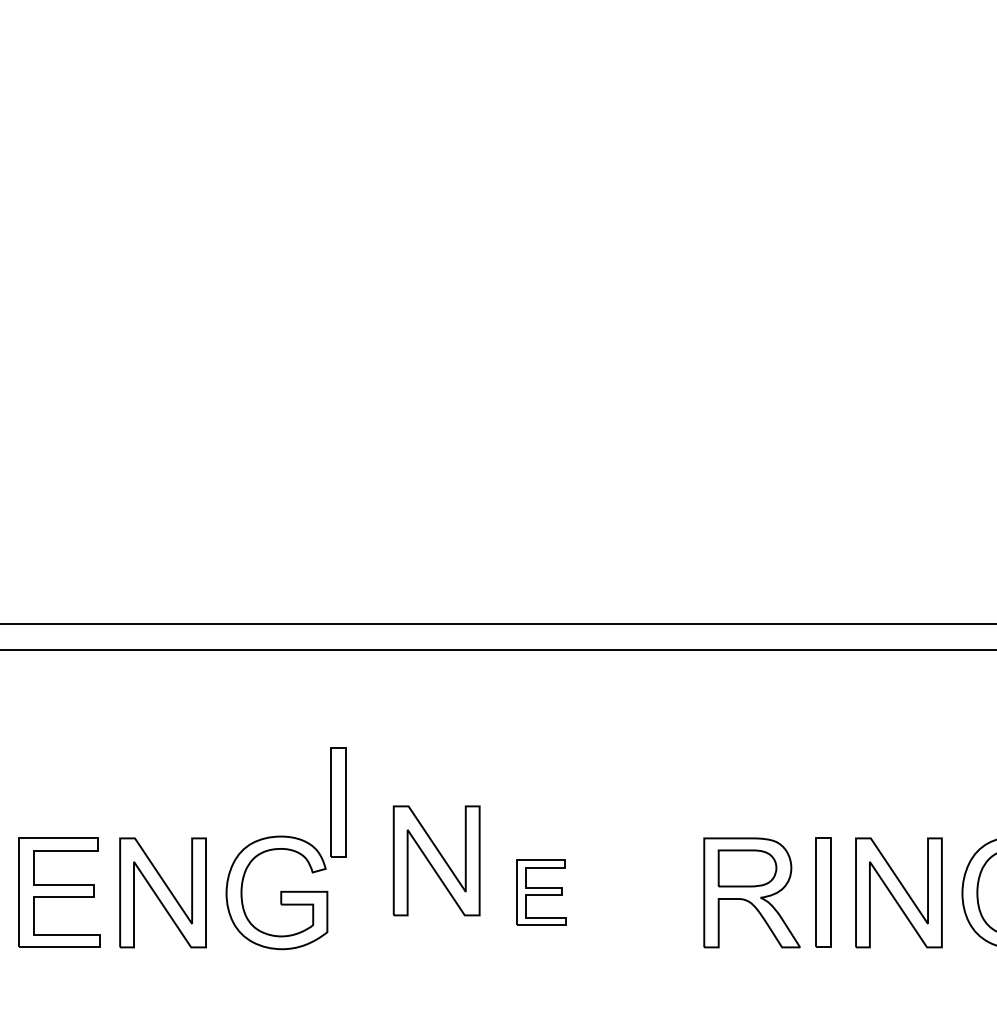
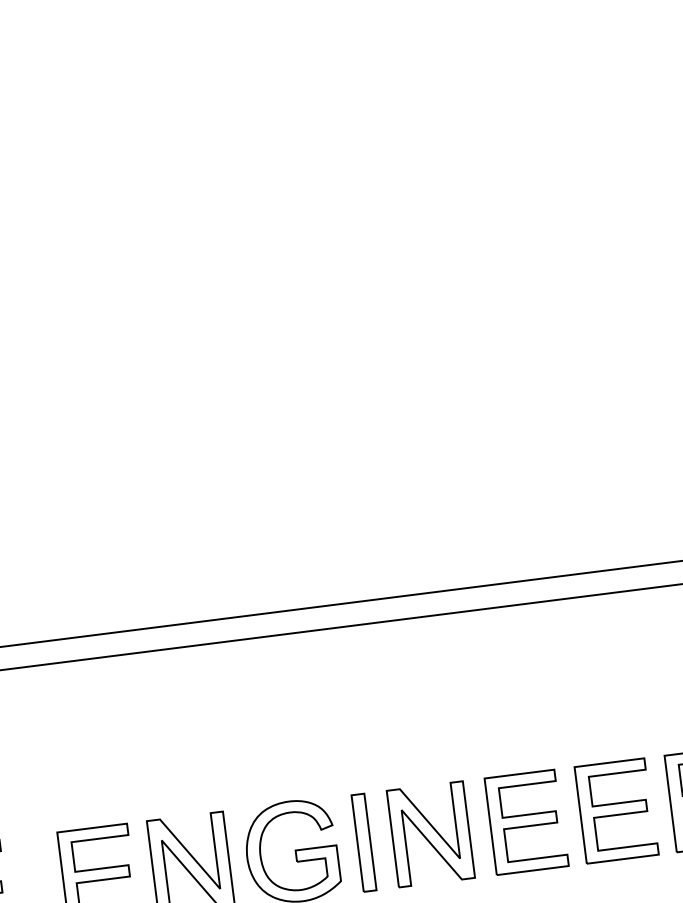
part: (338, 802) -> (364, 842), moved
part: (436, 860) -> (430, 834), moved
part: (541, 892) -> (526, 821), size x1.67
part: (643, 892) -> (616, 810), added

